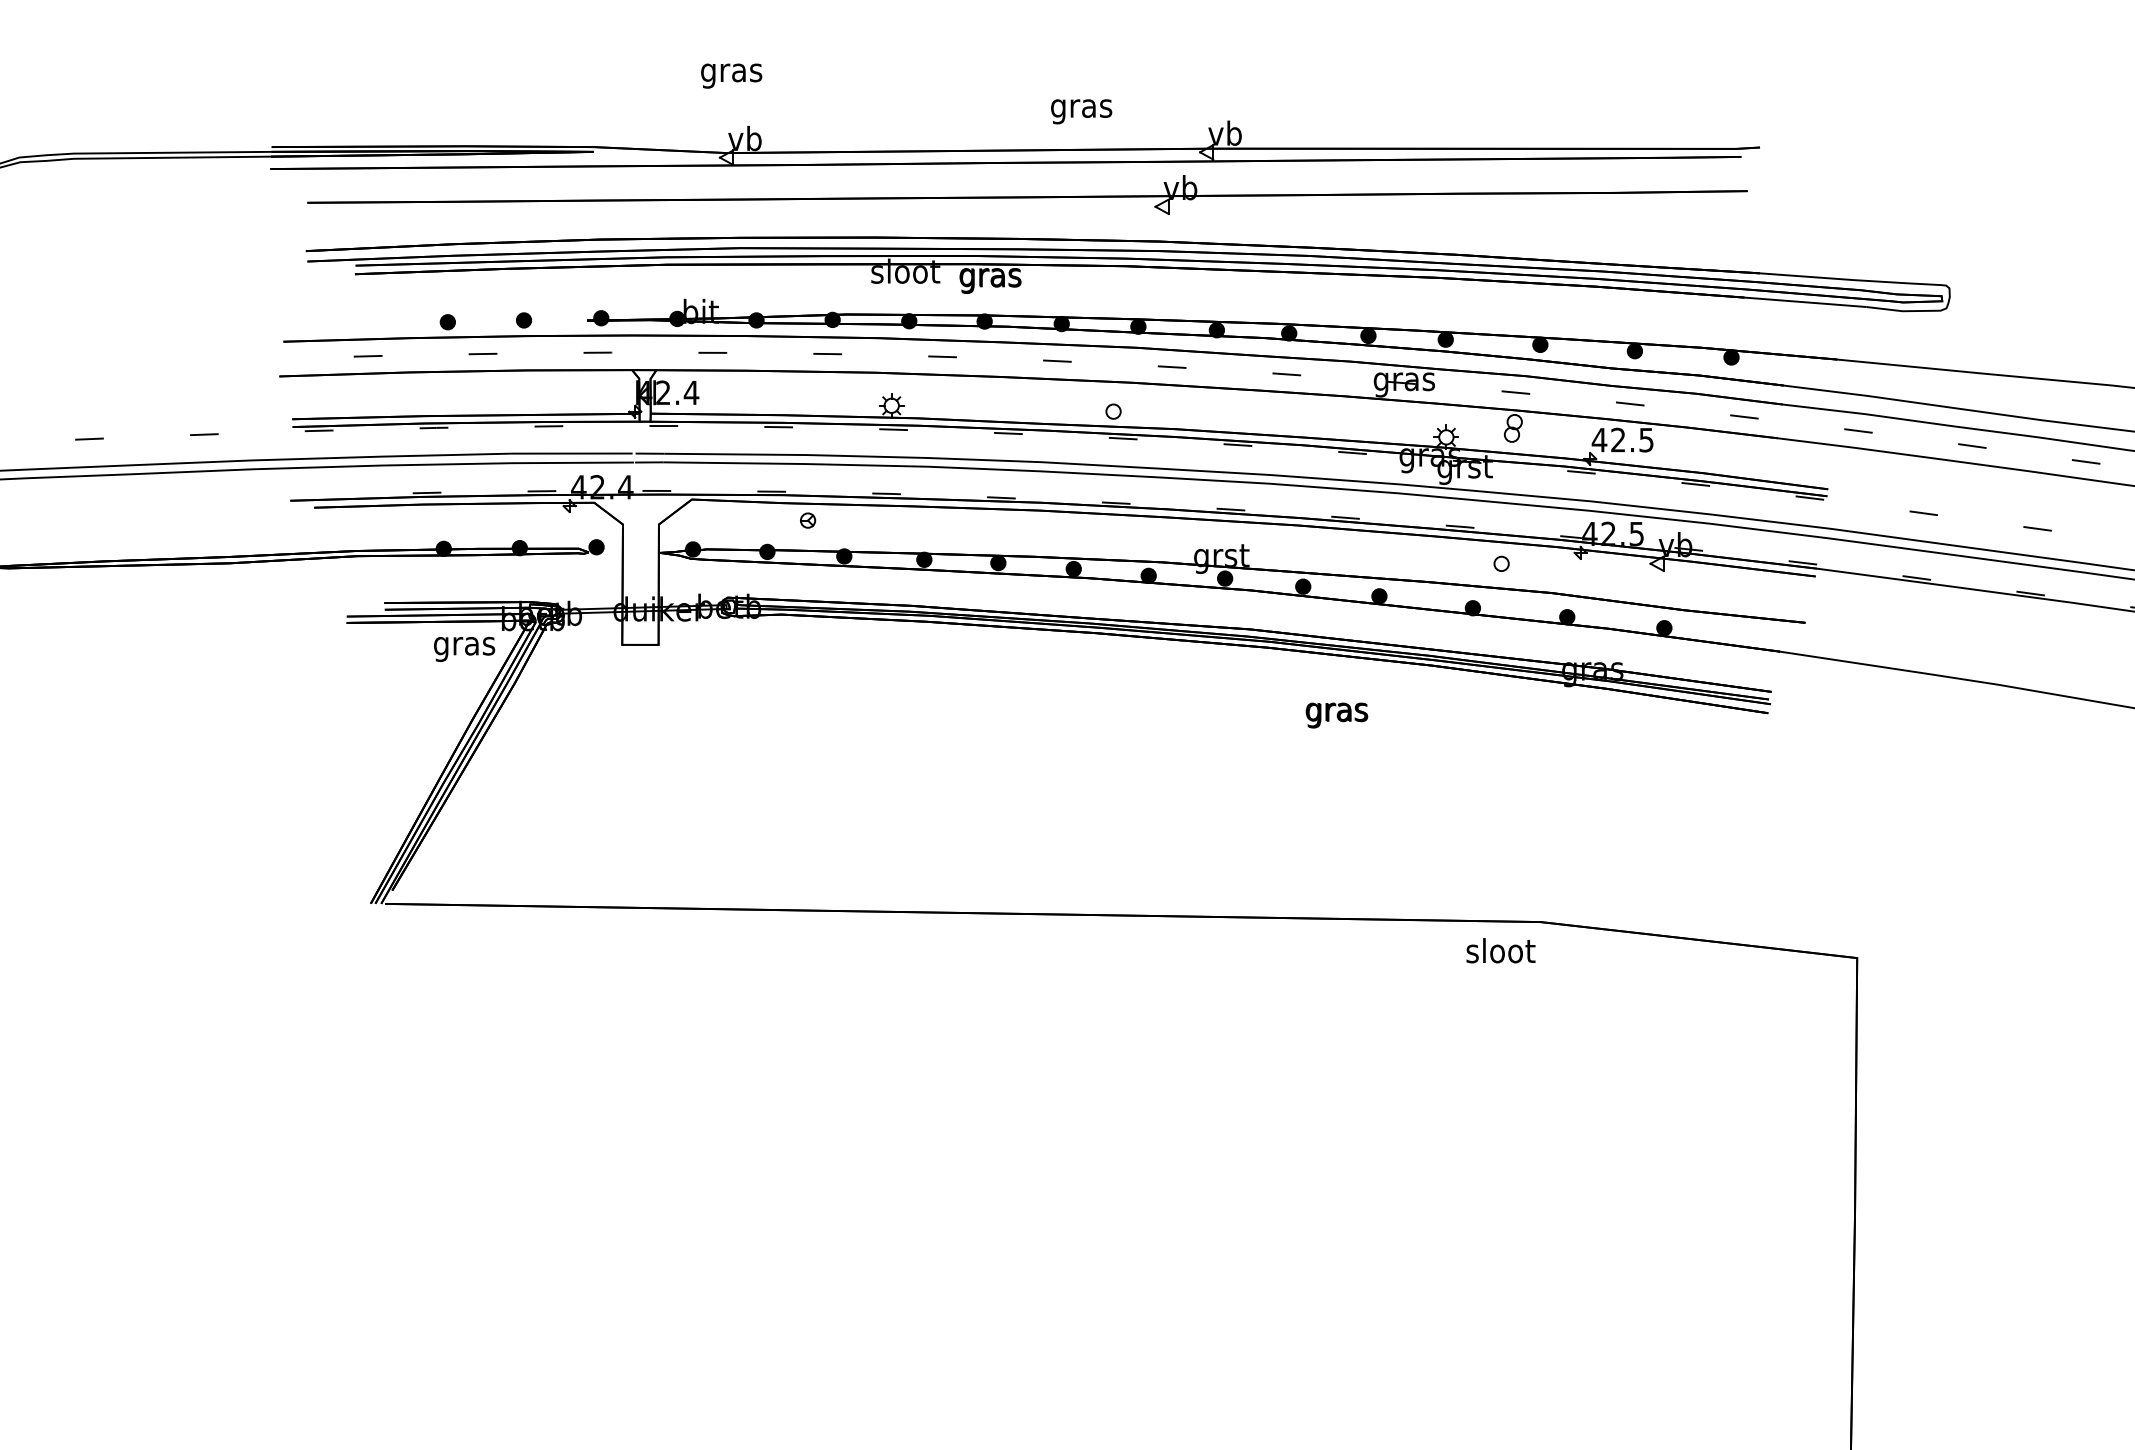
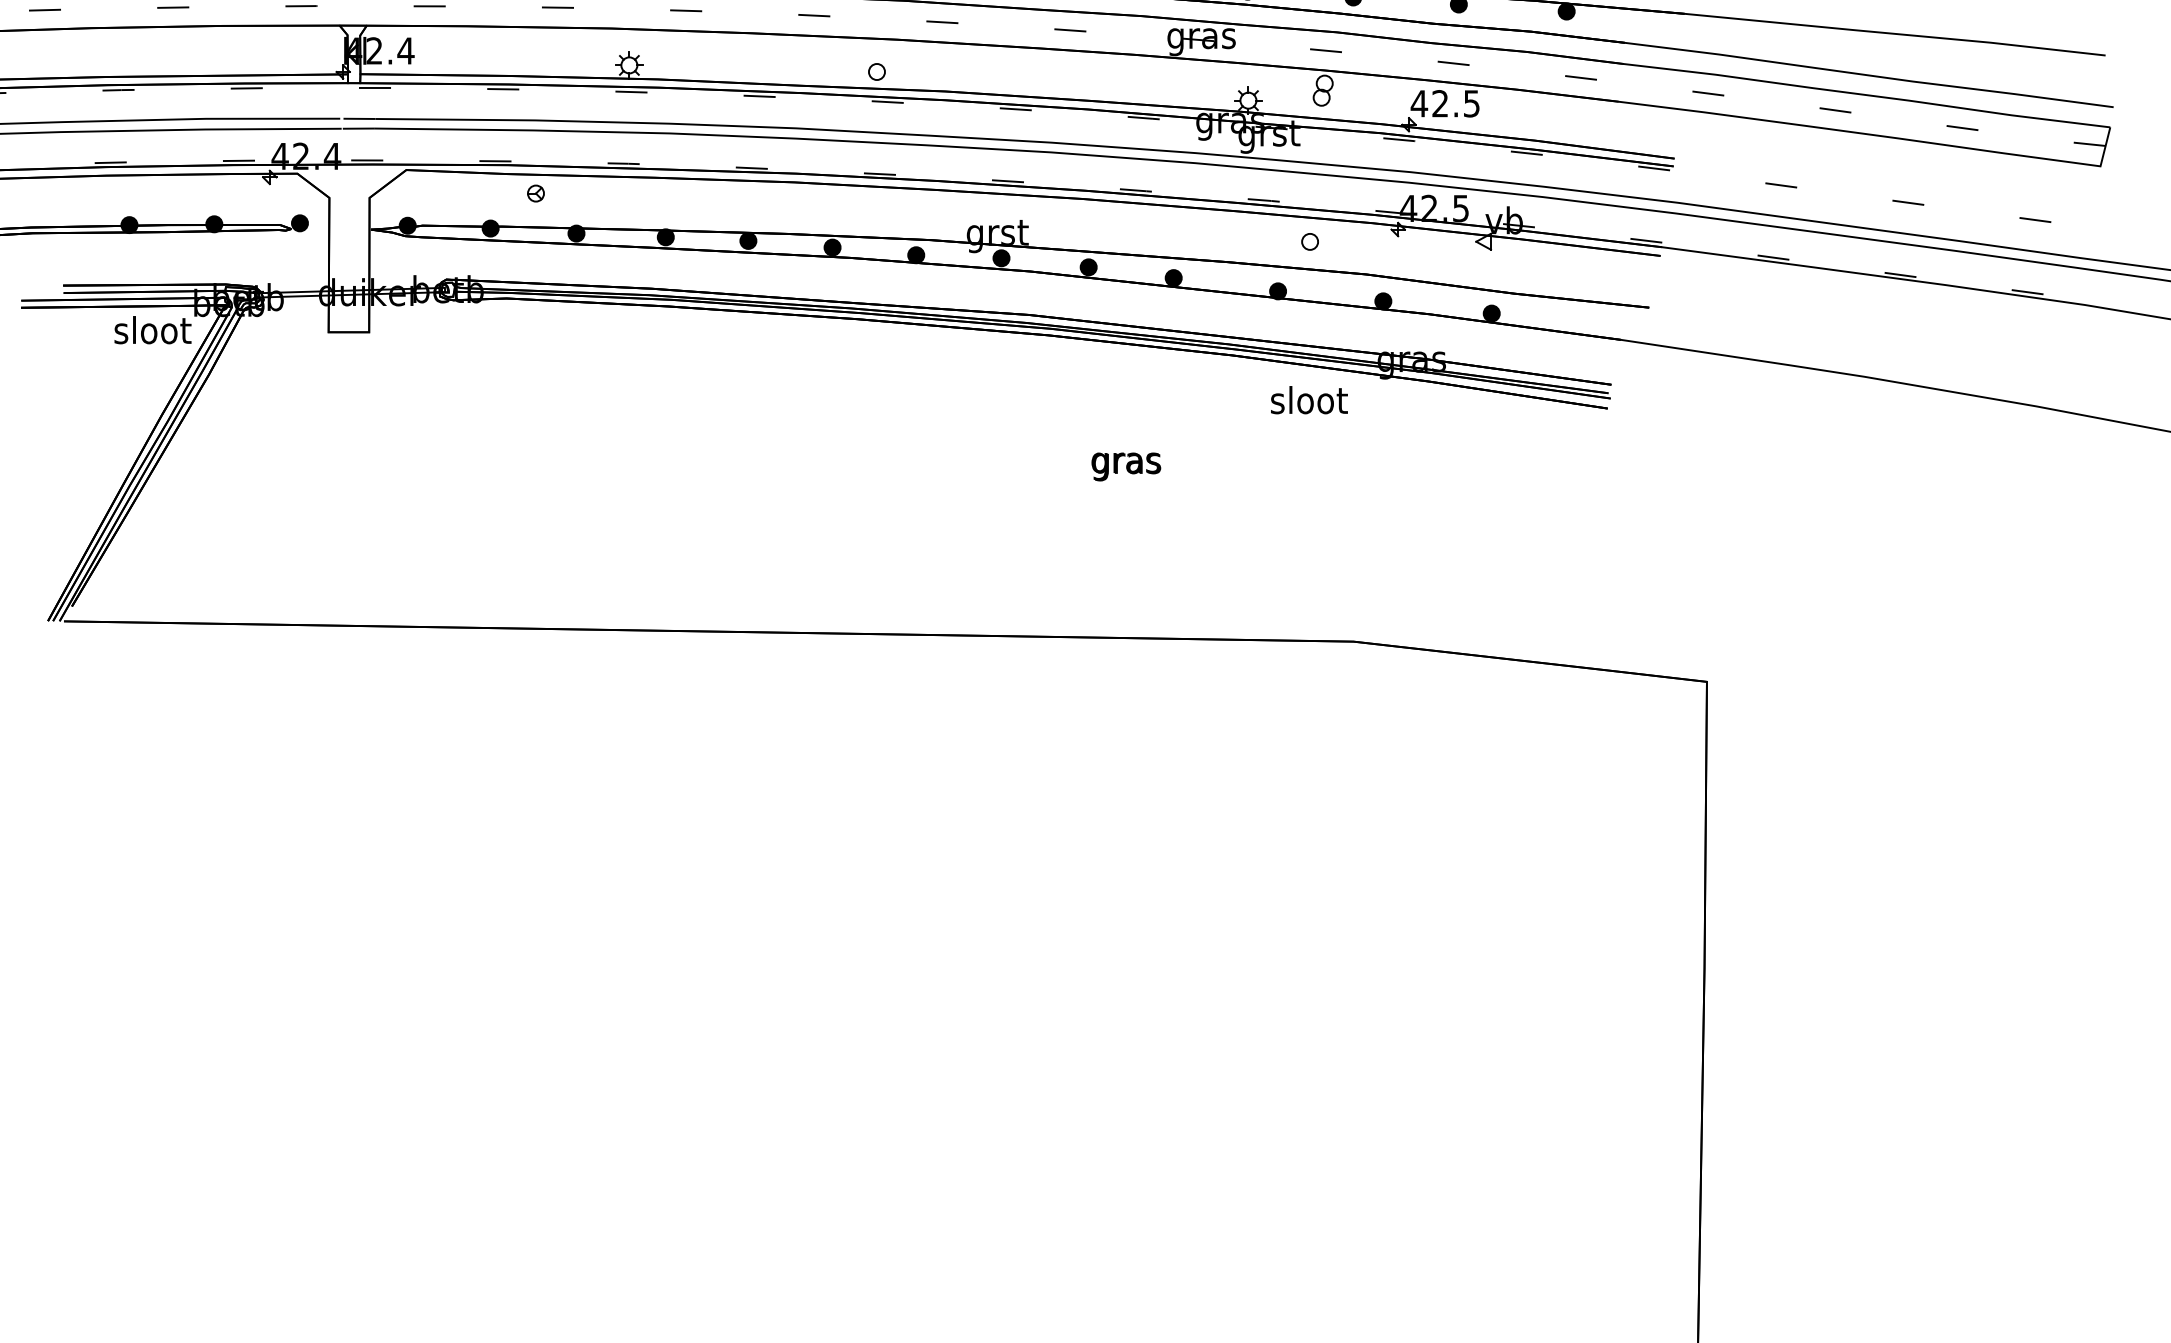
text: (464, 645) -> (152, 332), gras -> sloot
text: (1336, 715) -> (1125, 466), moved
text: (1500, 950) -> (1308, 399), moved

